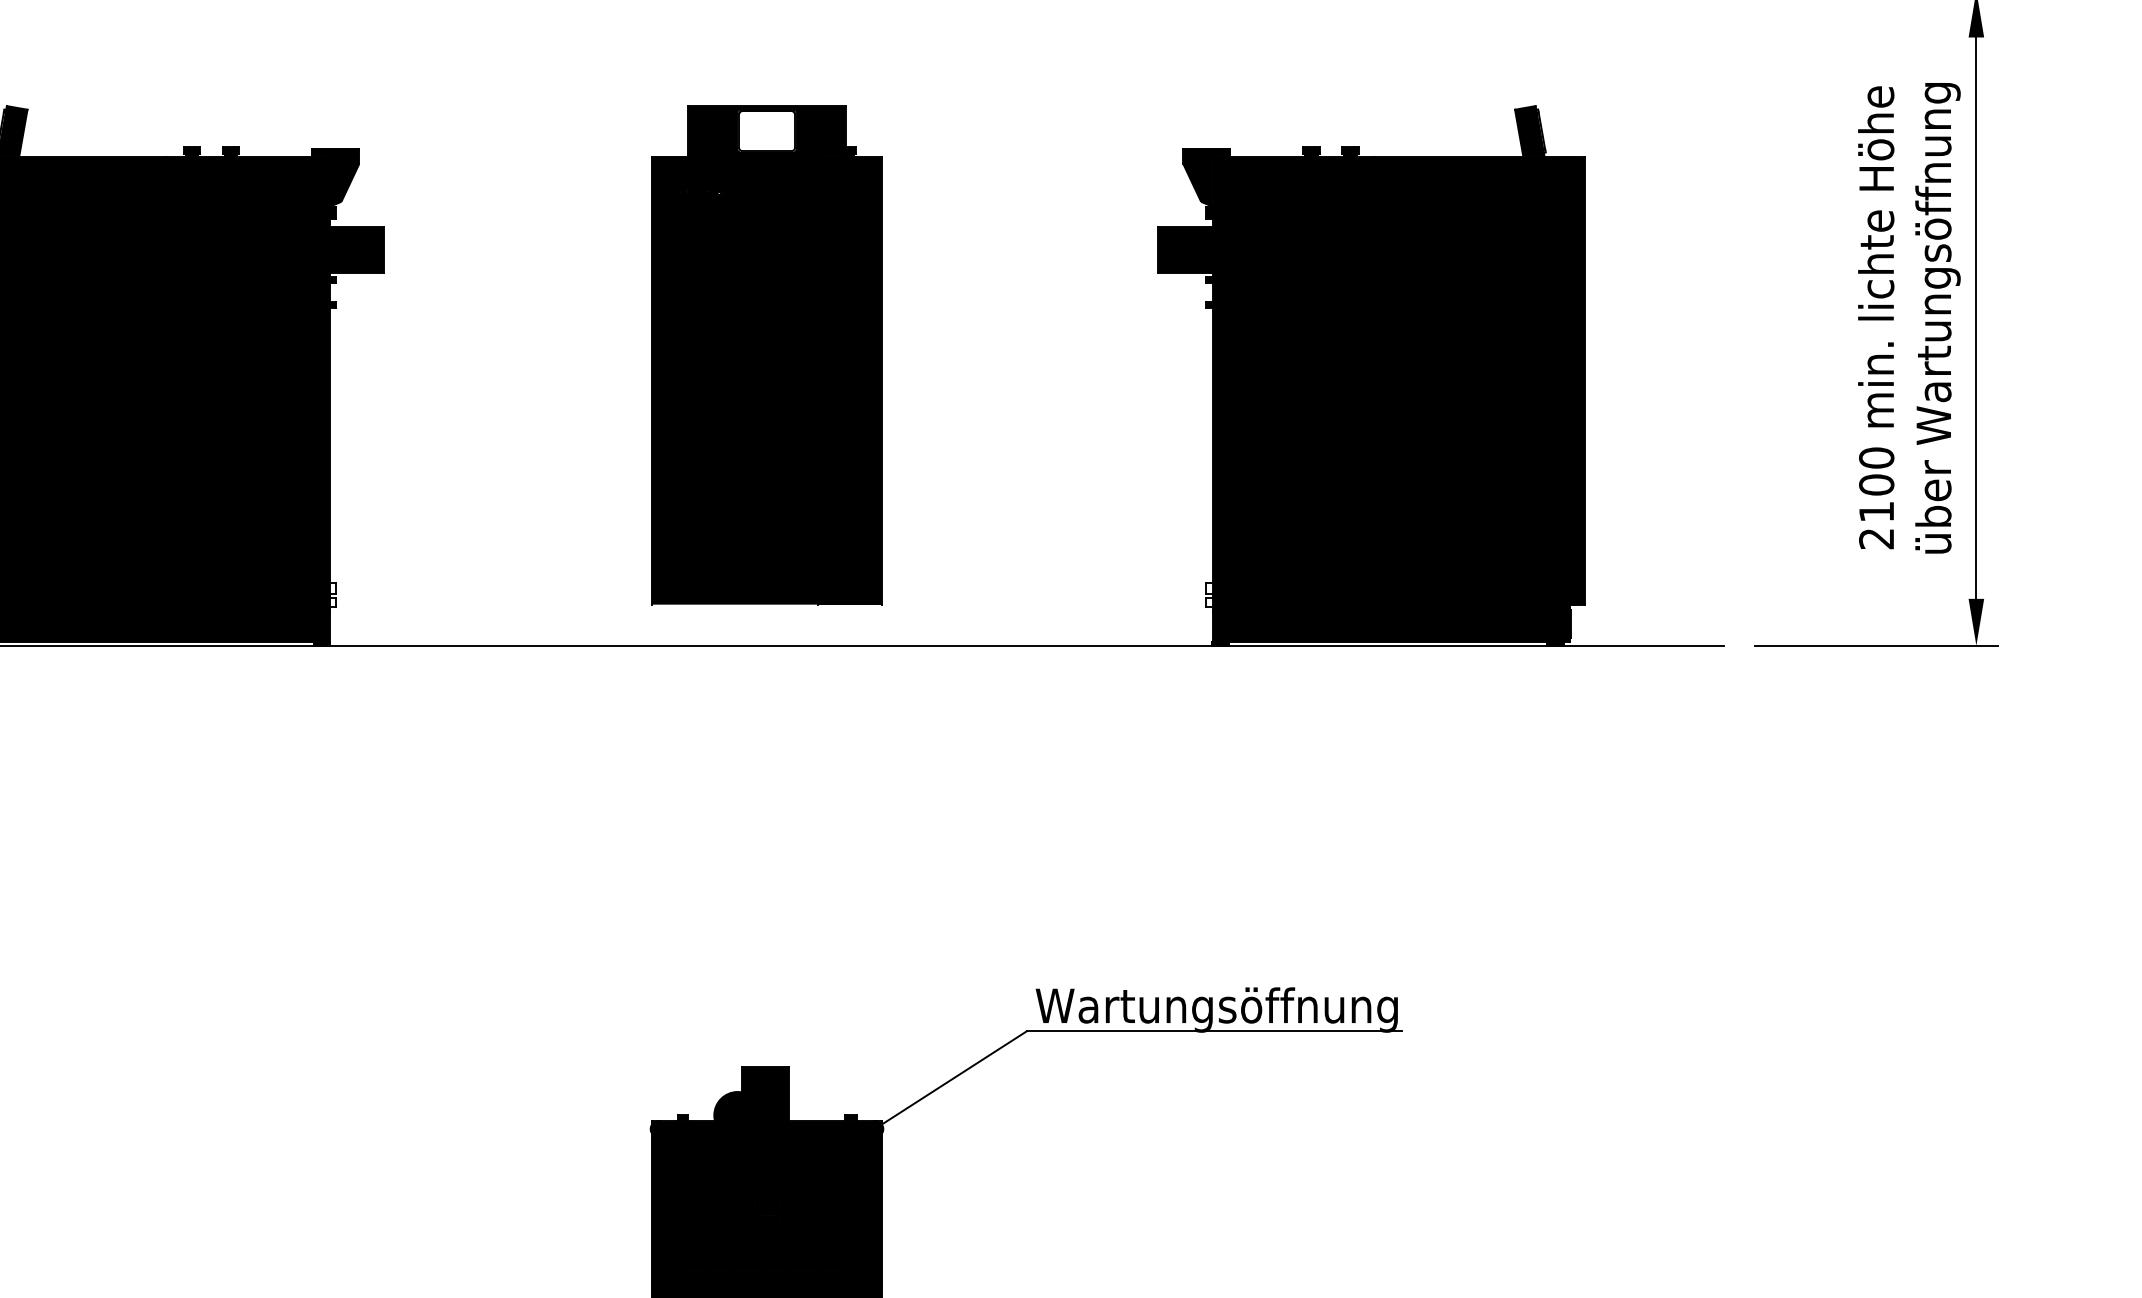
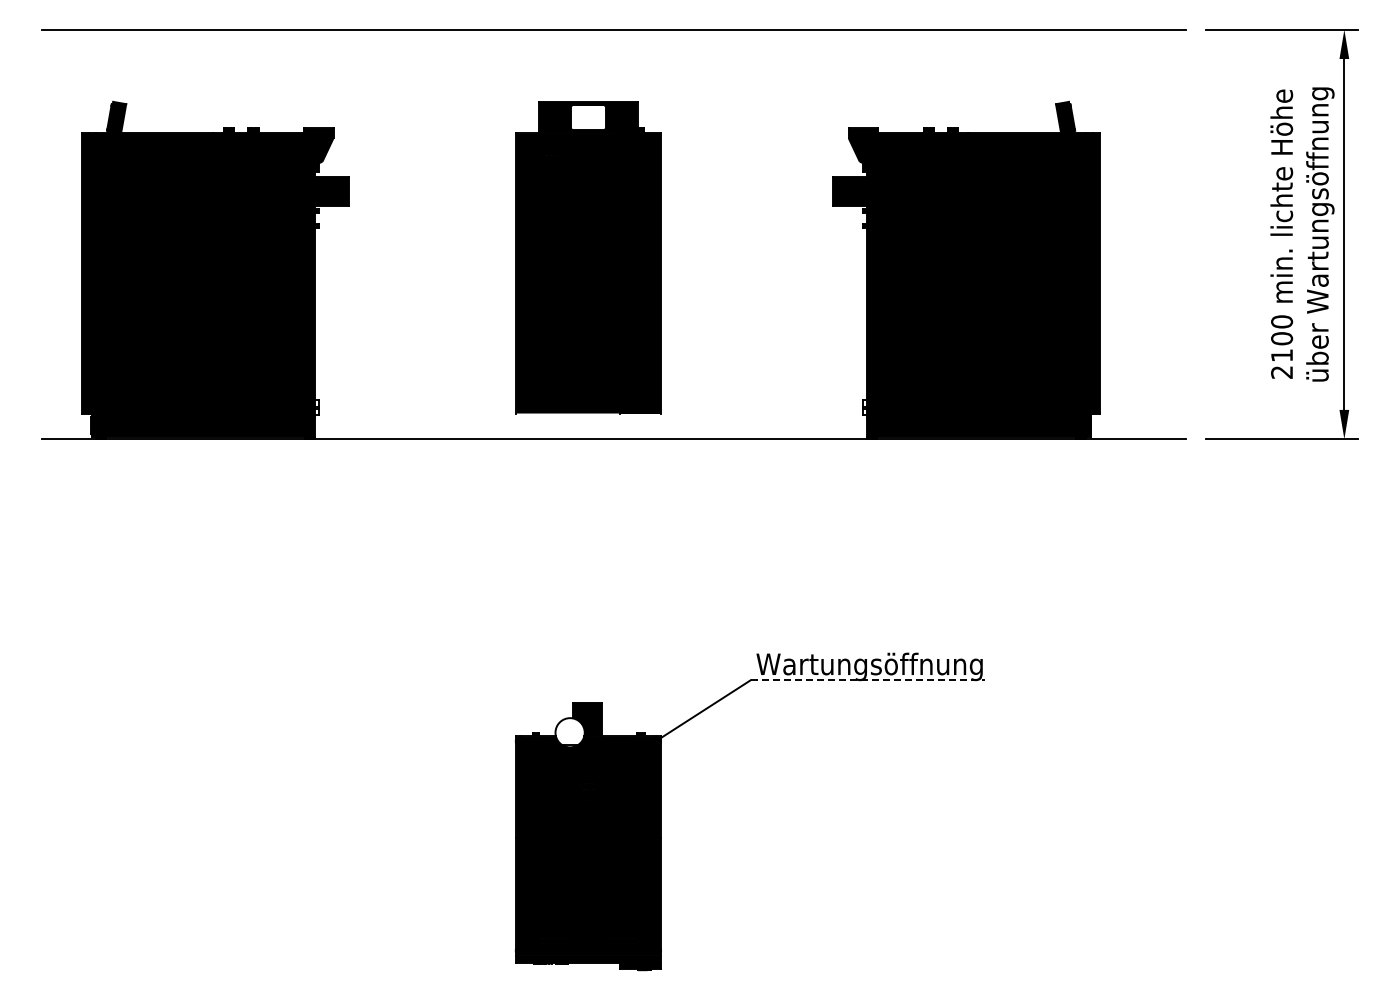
line: (1215, 1031) -> (868, 680), solid -> dashed
fill: (736, 1114) -> (569, 732), removed

